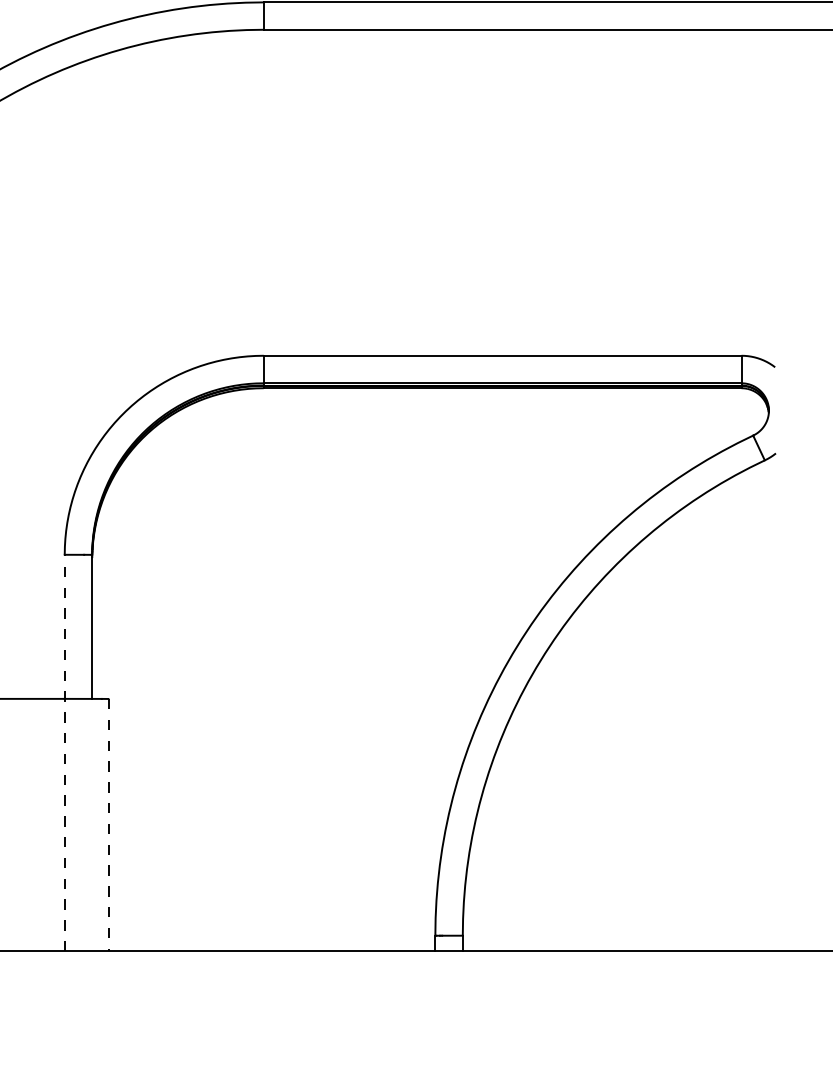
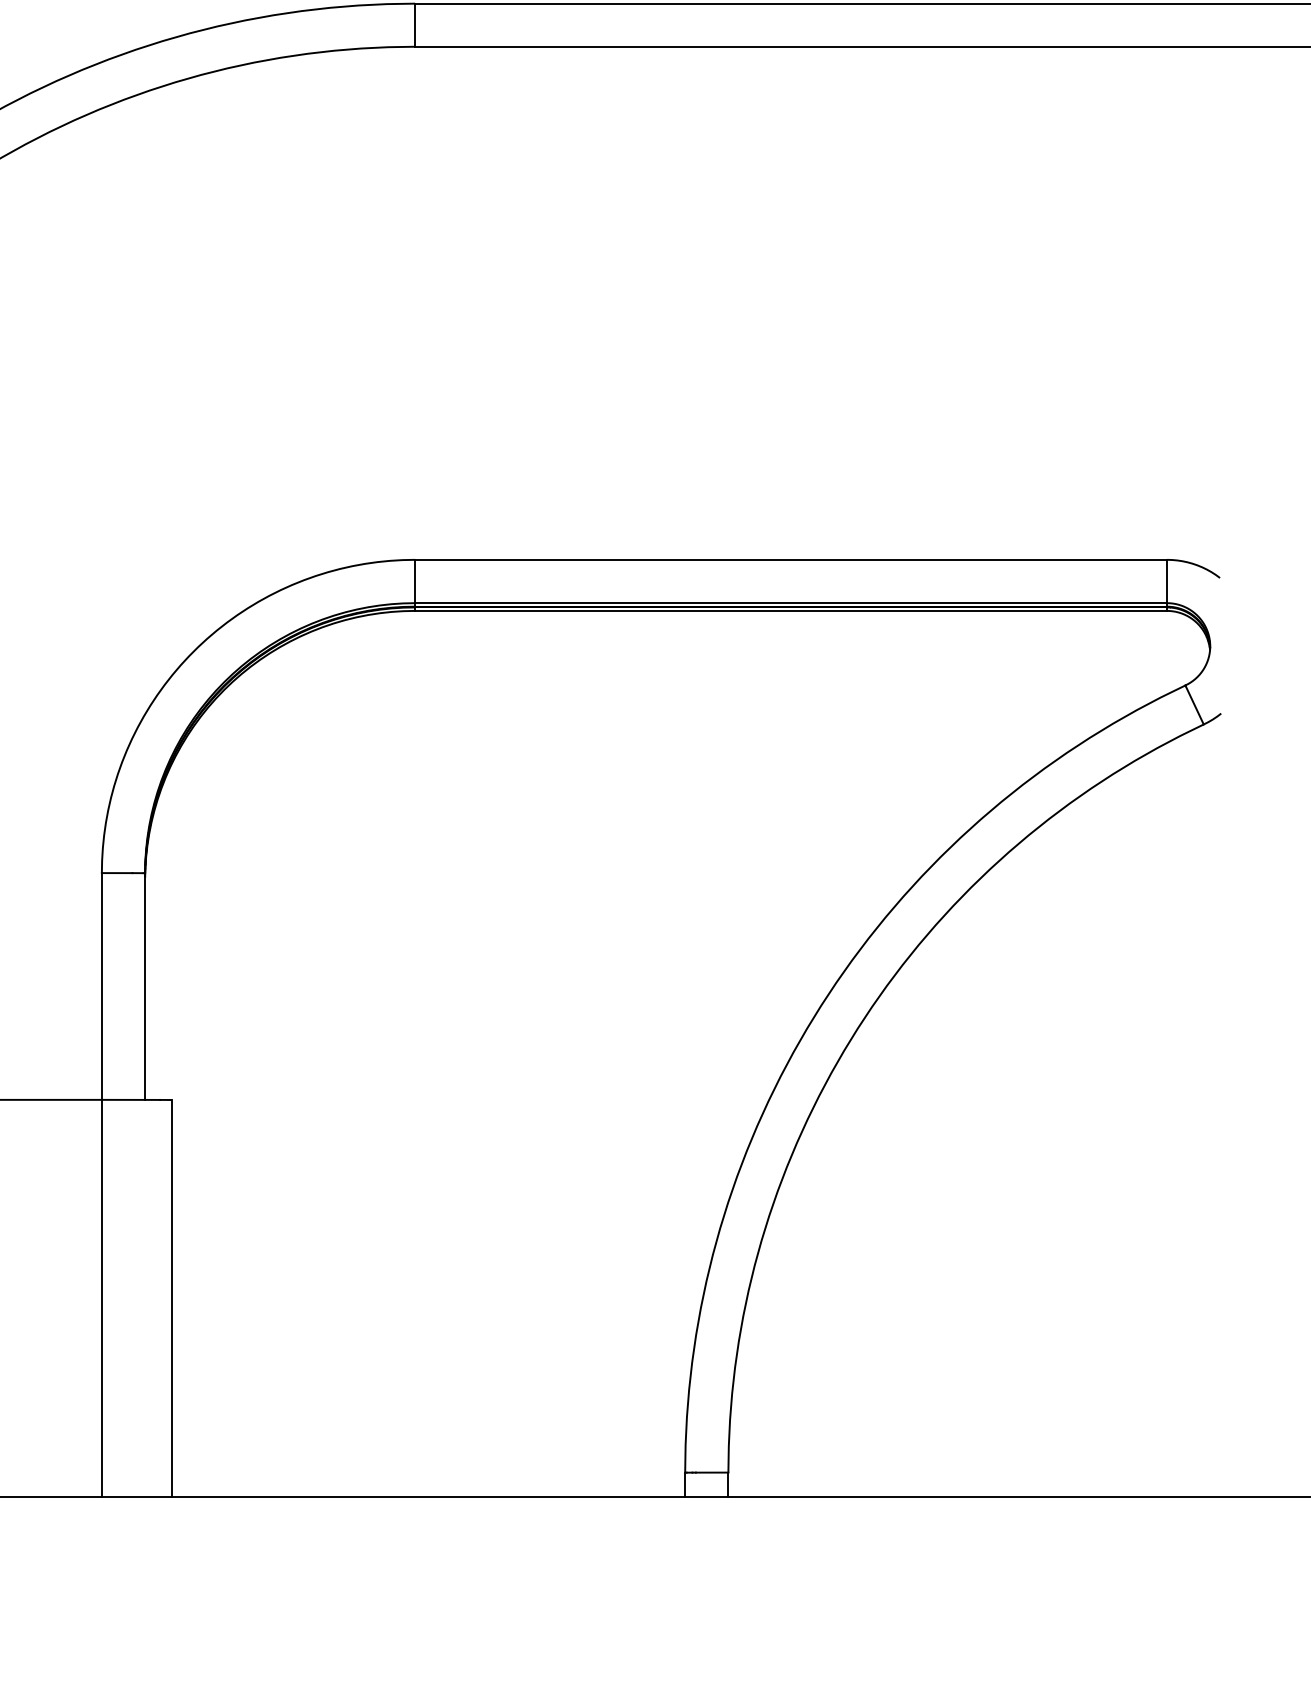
line: (64, 752) -> (101, 1184), dashed -> solid
line: (109, 825) -> (172, 1299), dashed -> solid

